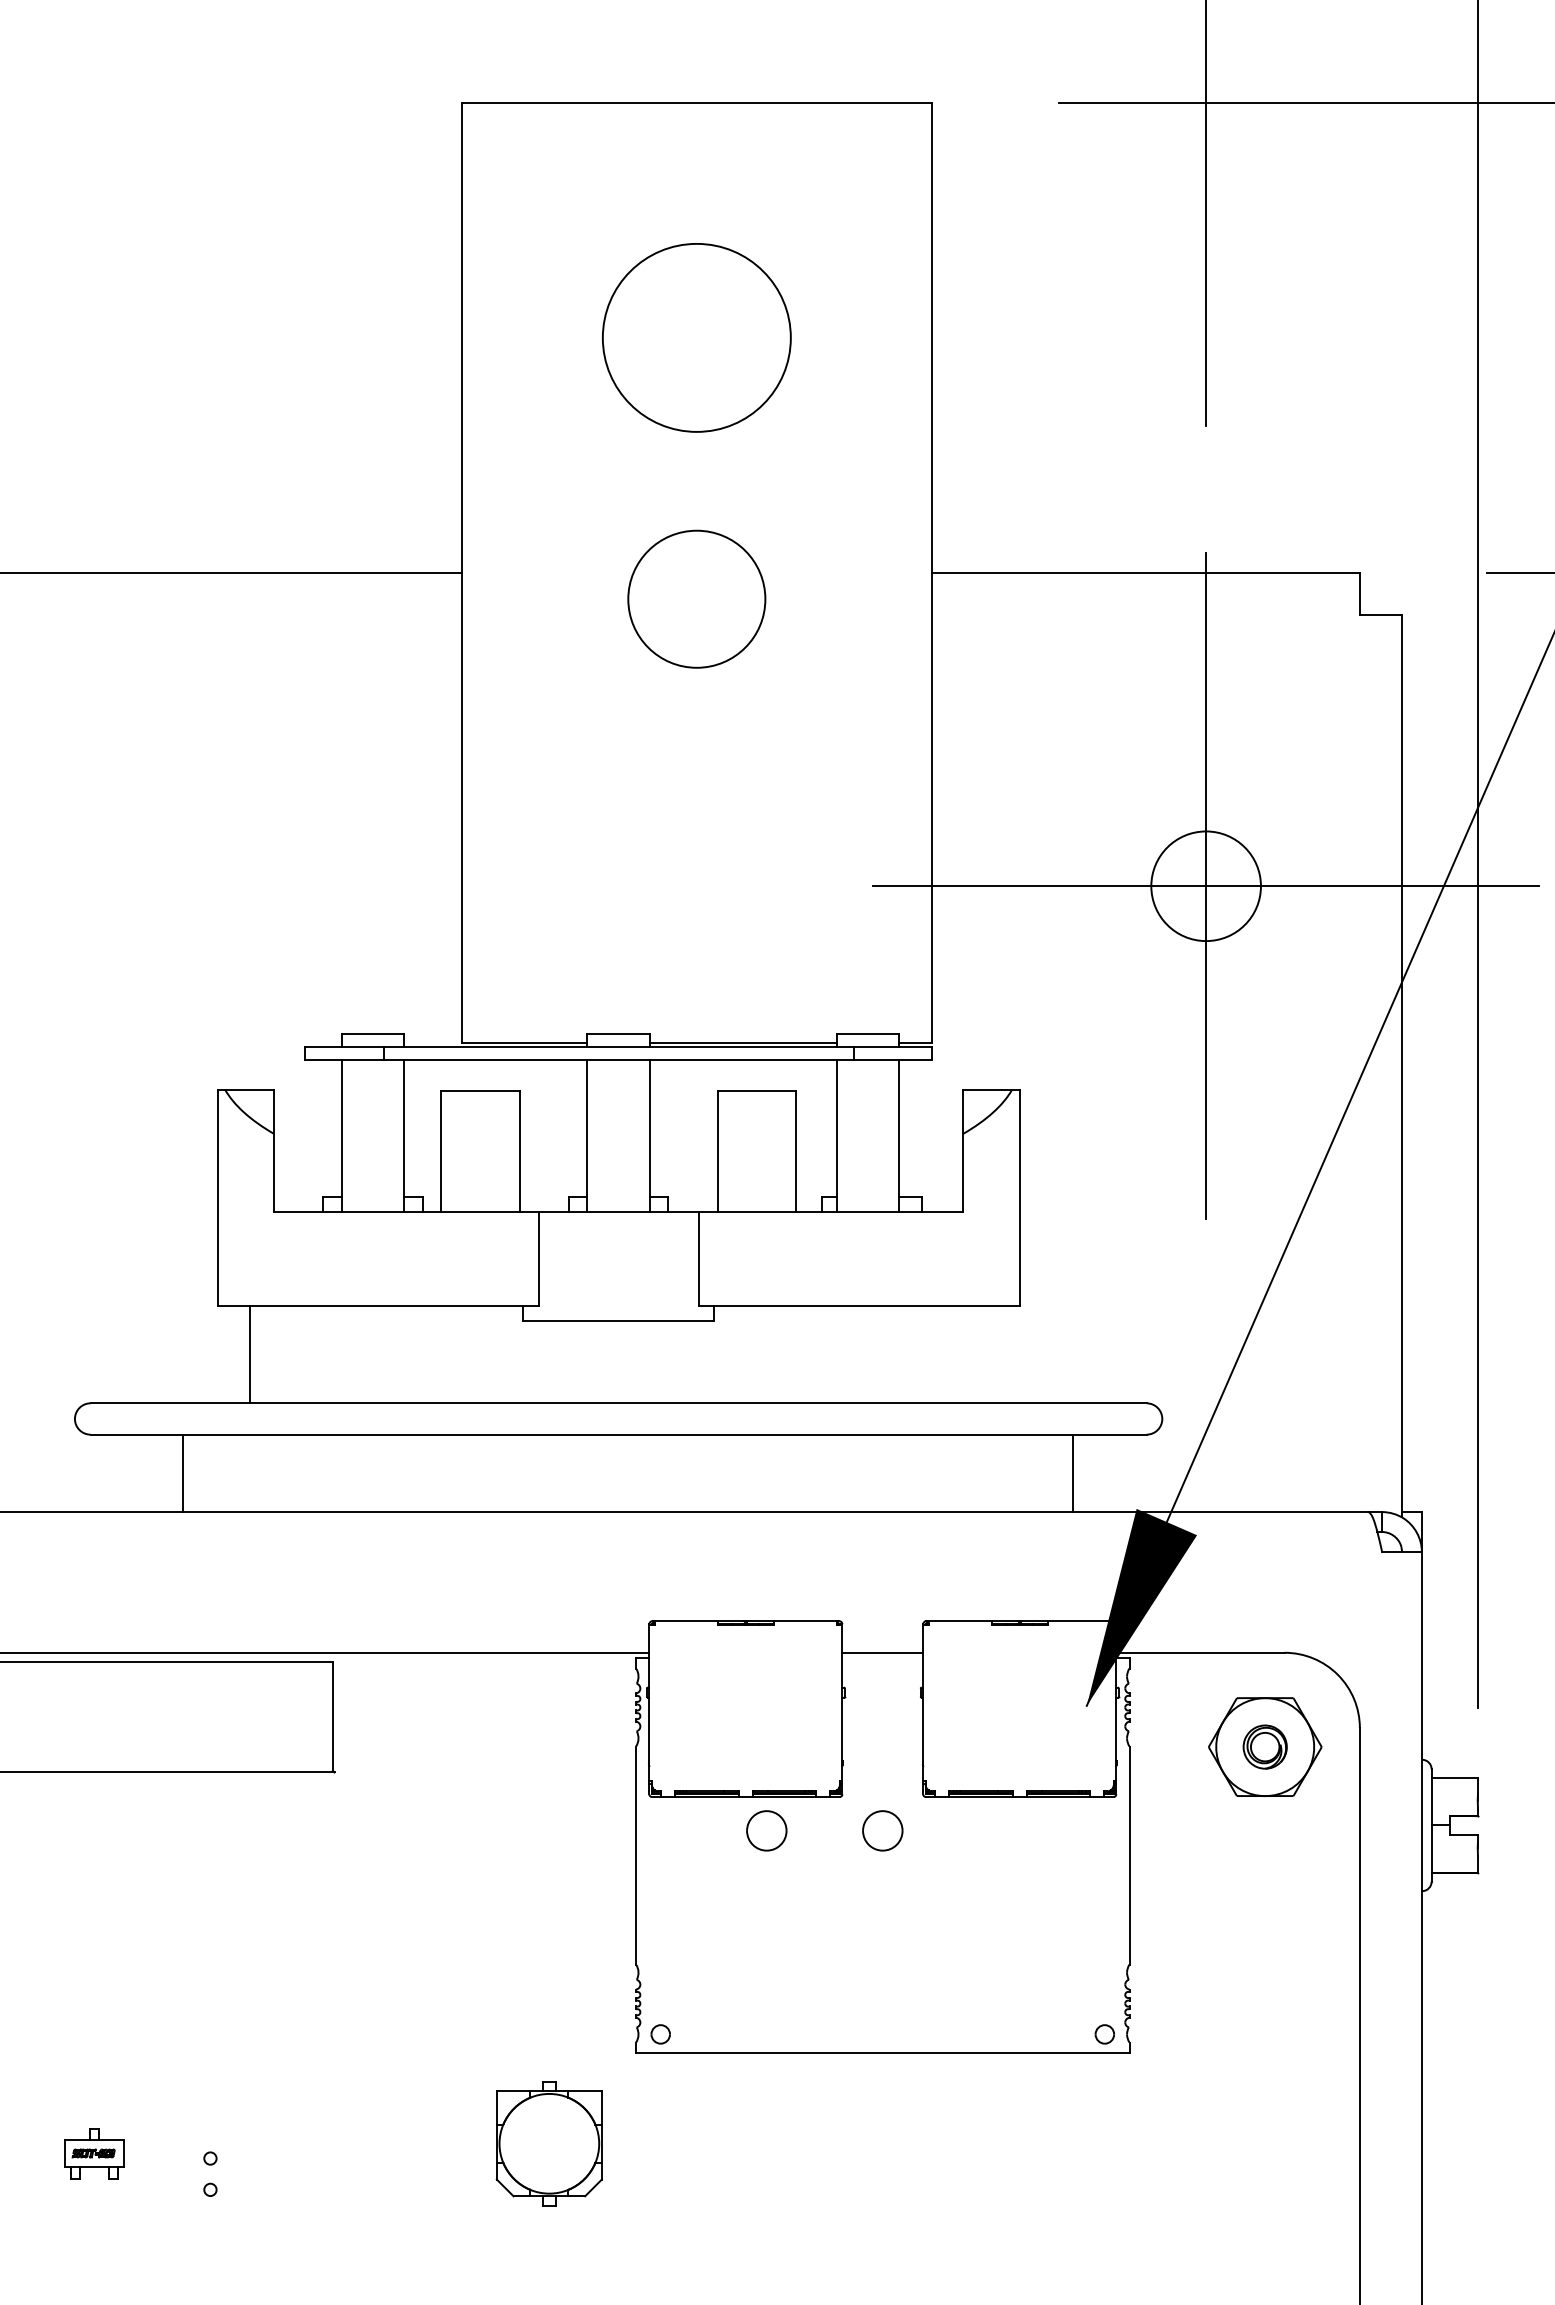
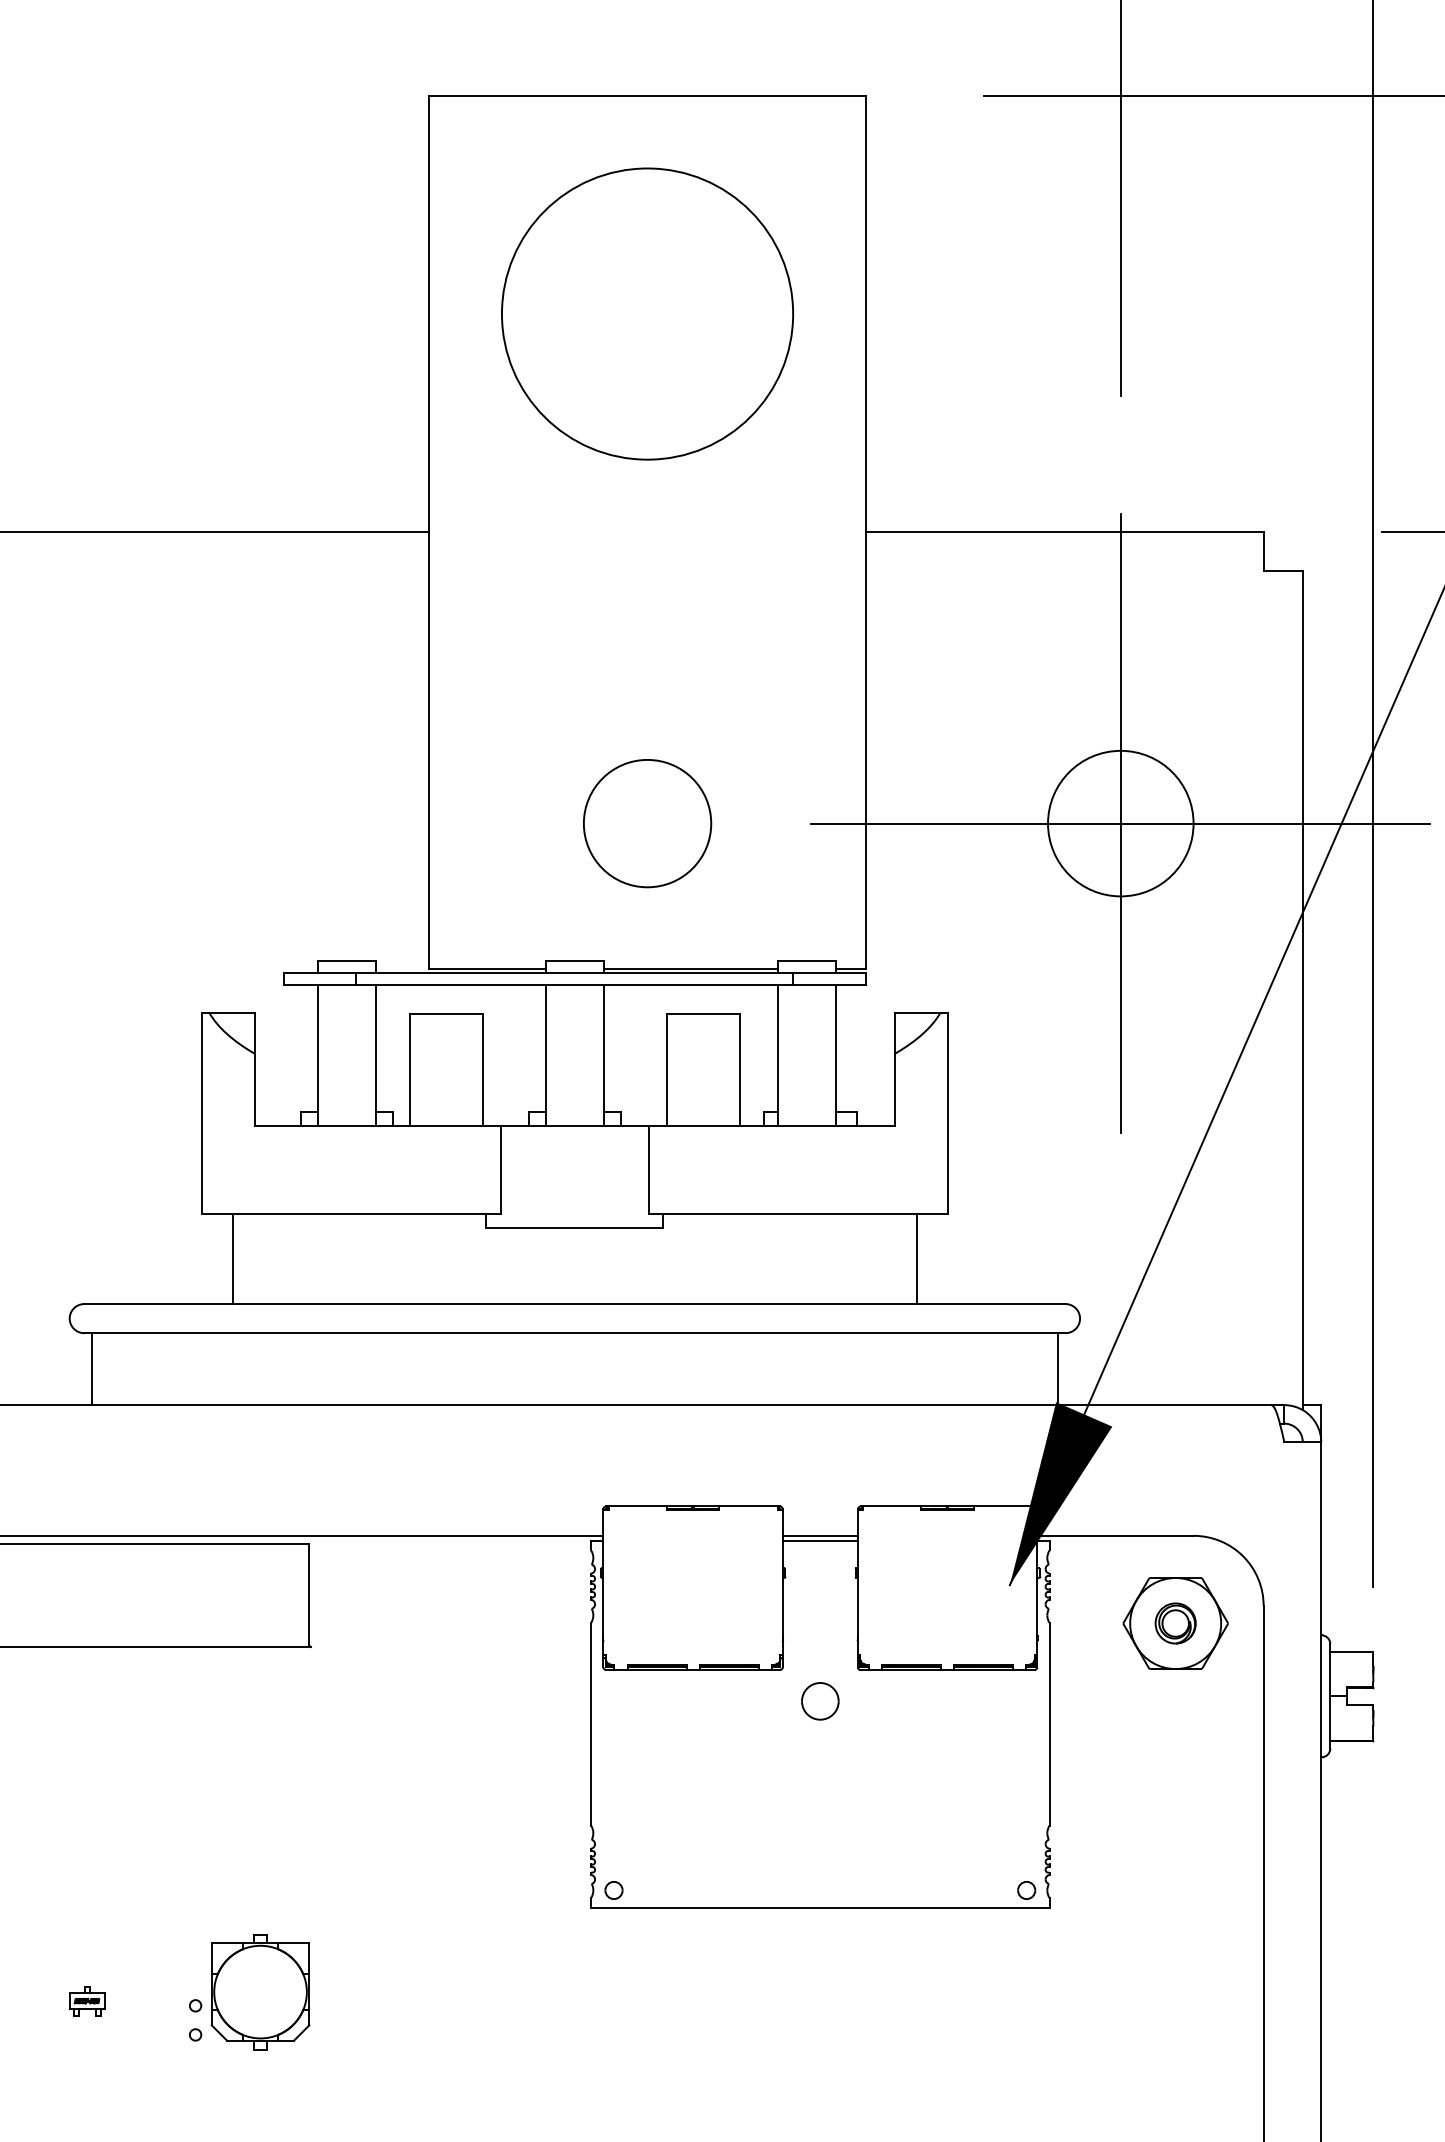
circle: (696, 337) -> (647, 313), size x1.67
circle: (696, 598) -> (647, 822), moved
circle: (1205, 885) -> (1120, 822), size x1.43
line: (986, 1354) -> (916, 1258), added
line: (183, 1473) -> (91, 1369), moved
line: (1072, 1473) -> (1057, 1369), moved
line: (882, 1658) -> (820, 1541), added
part: (766, 1830) -> (712, 1700), removed
part: (548, 2143) -> (259, 1991), moved
part: (93, 2153) -> (86, 2001), size x0.62

